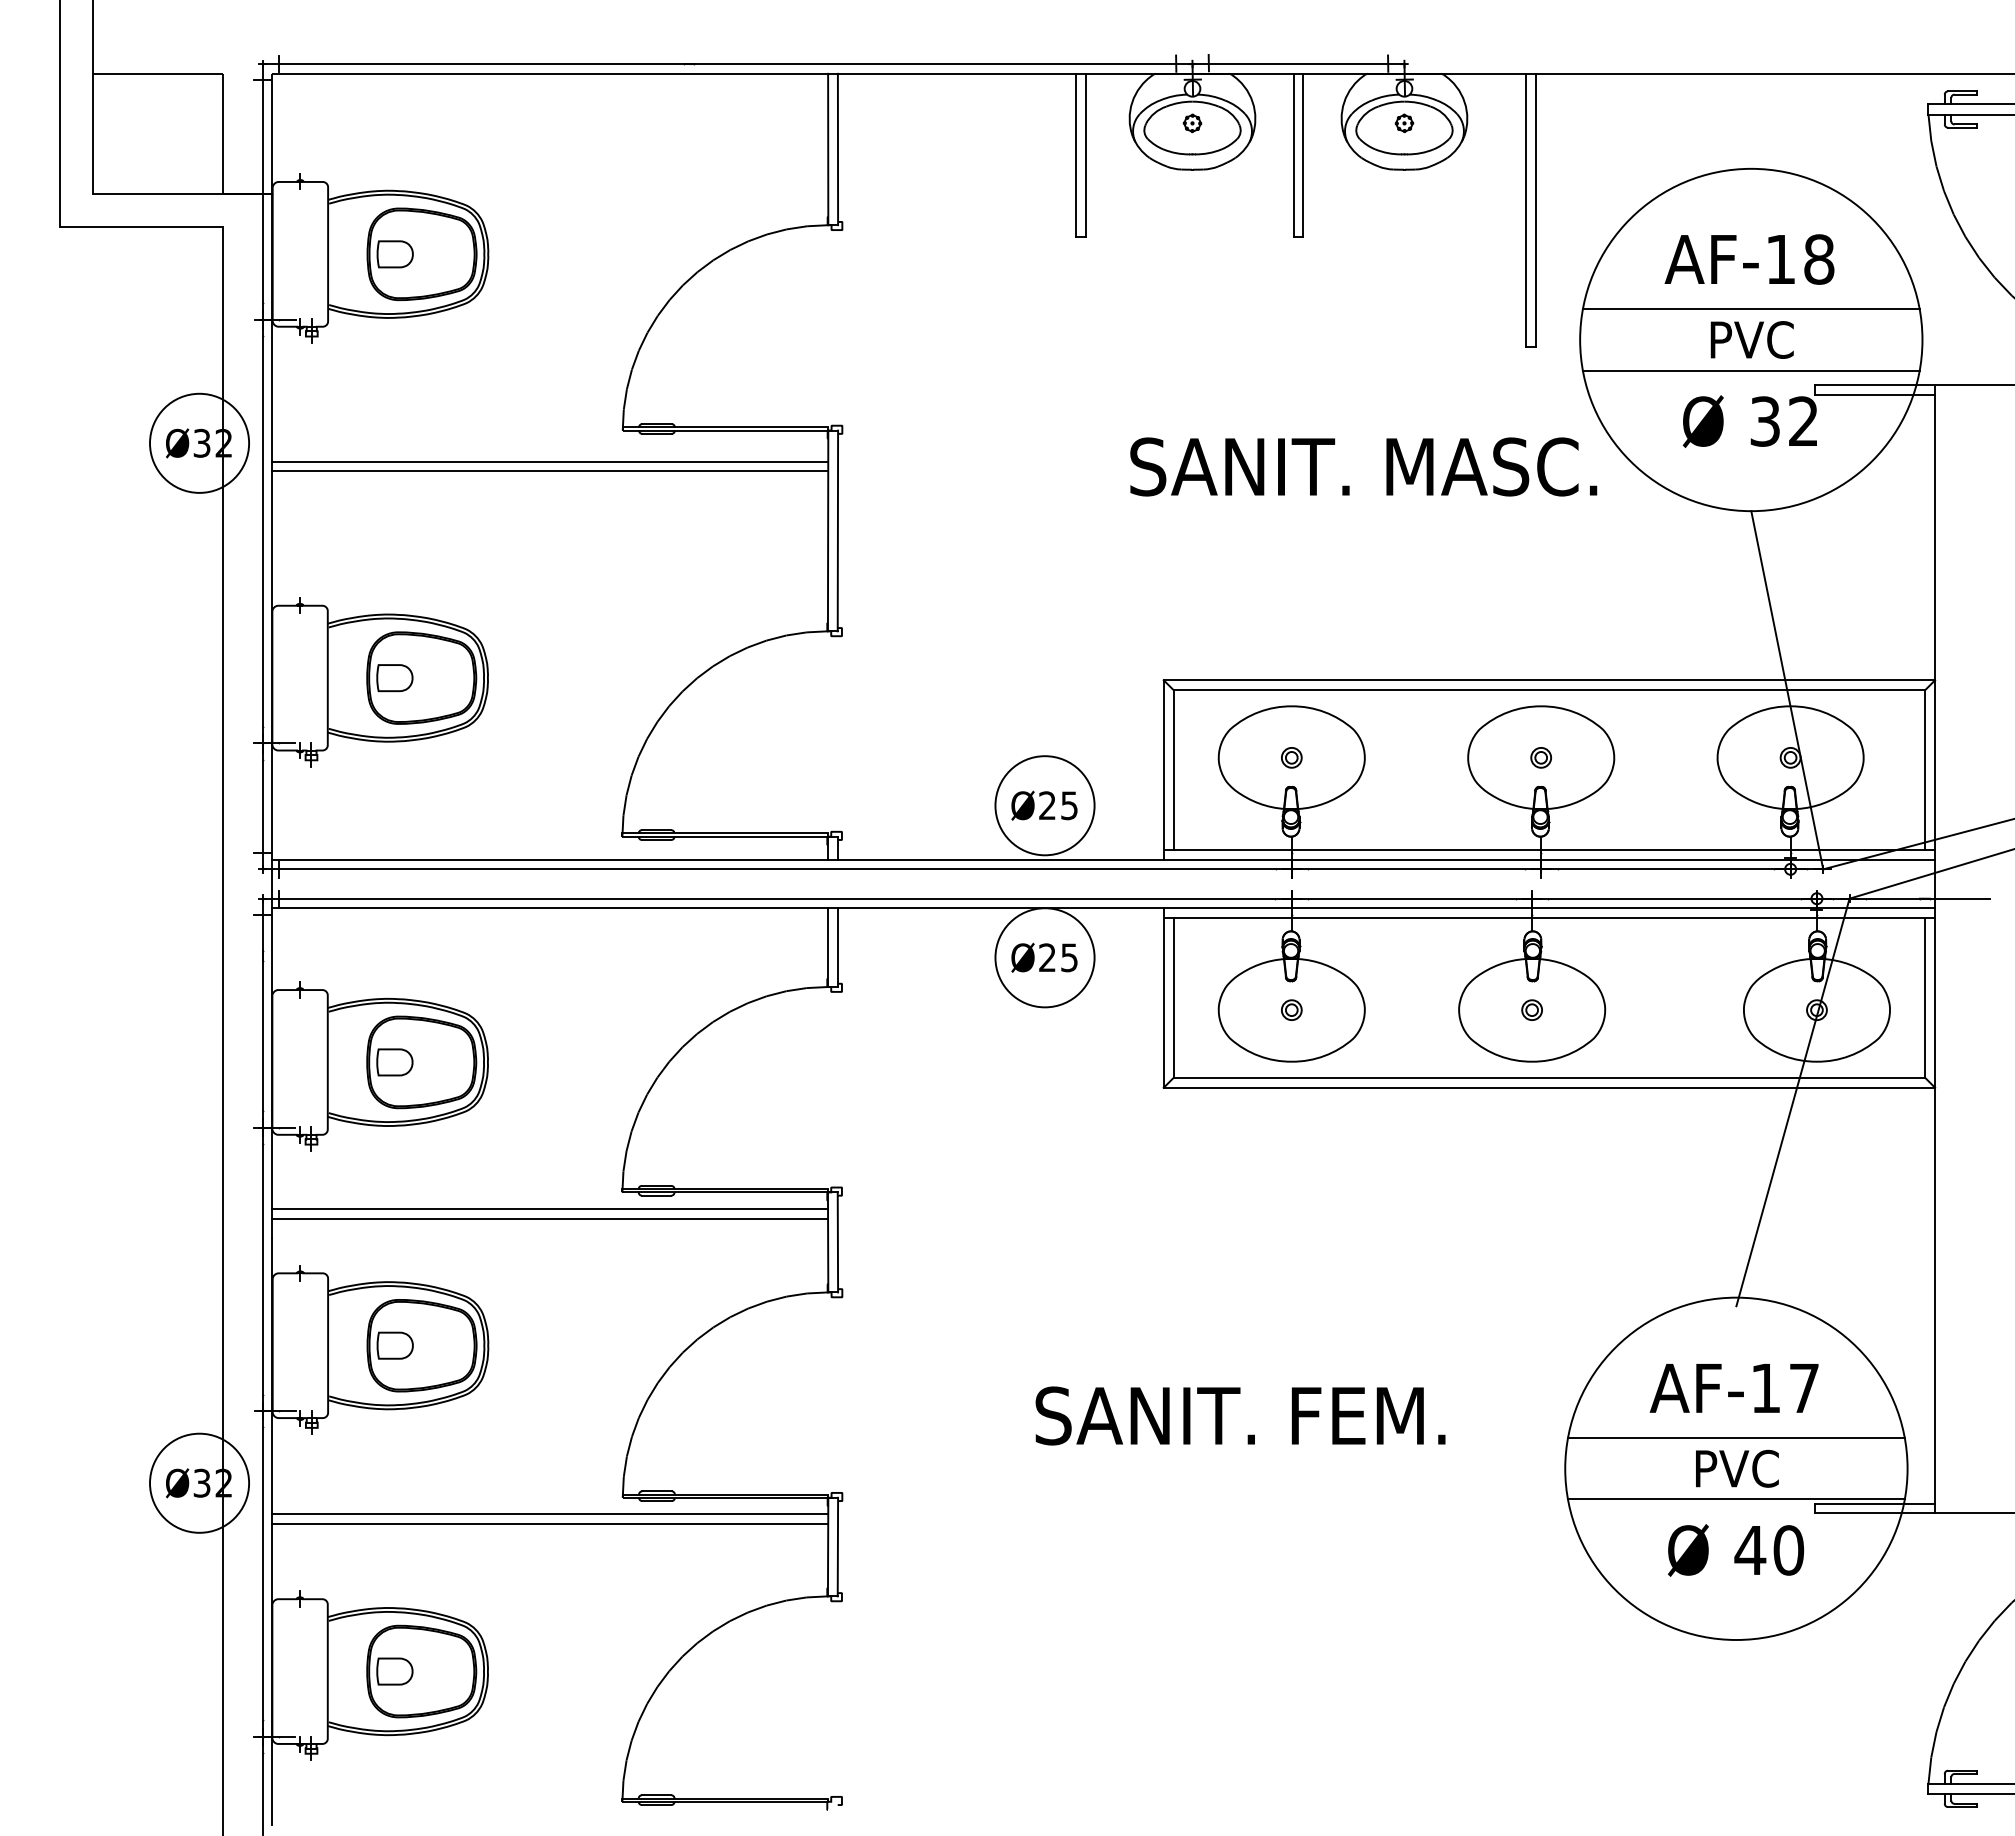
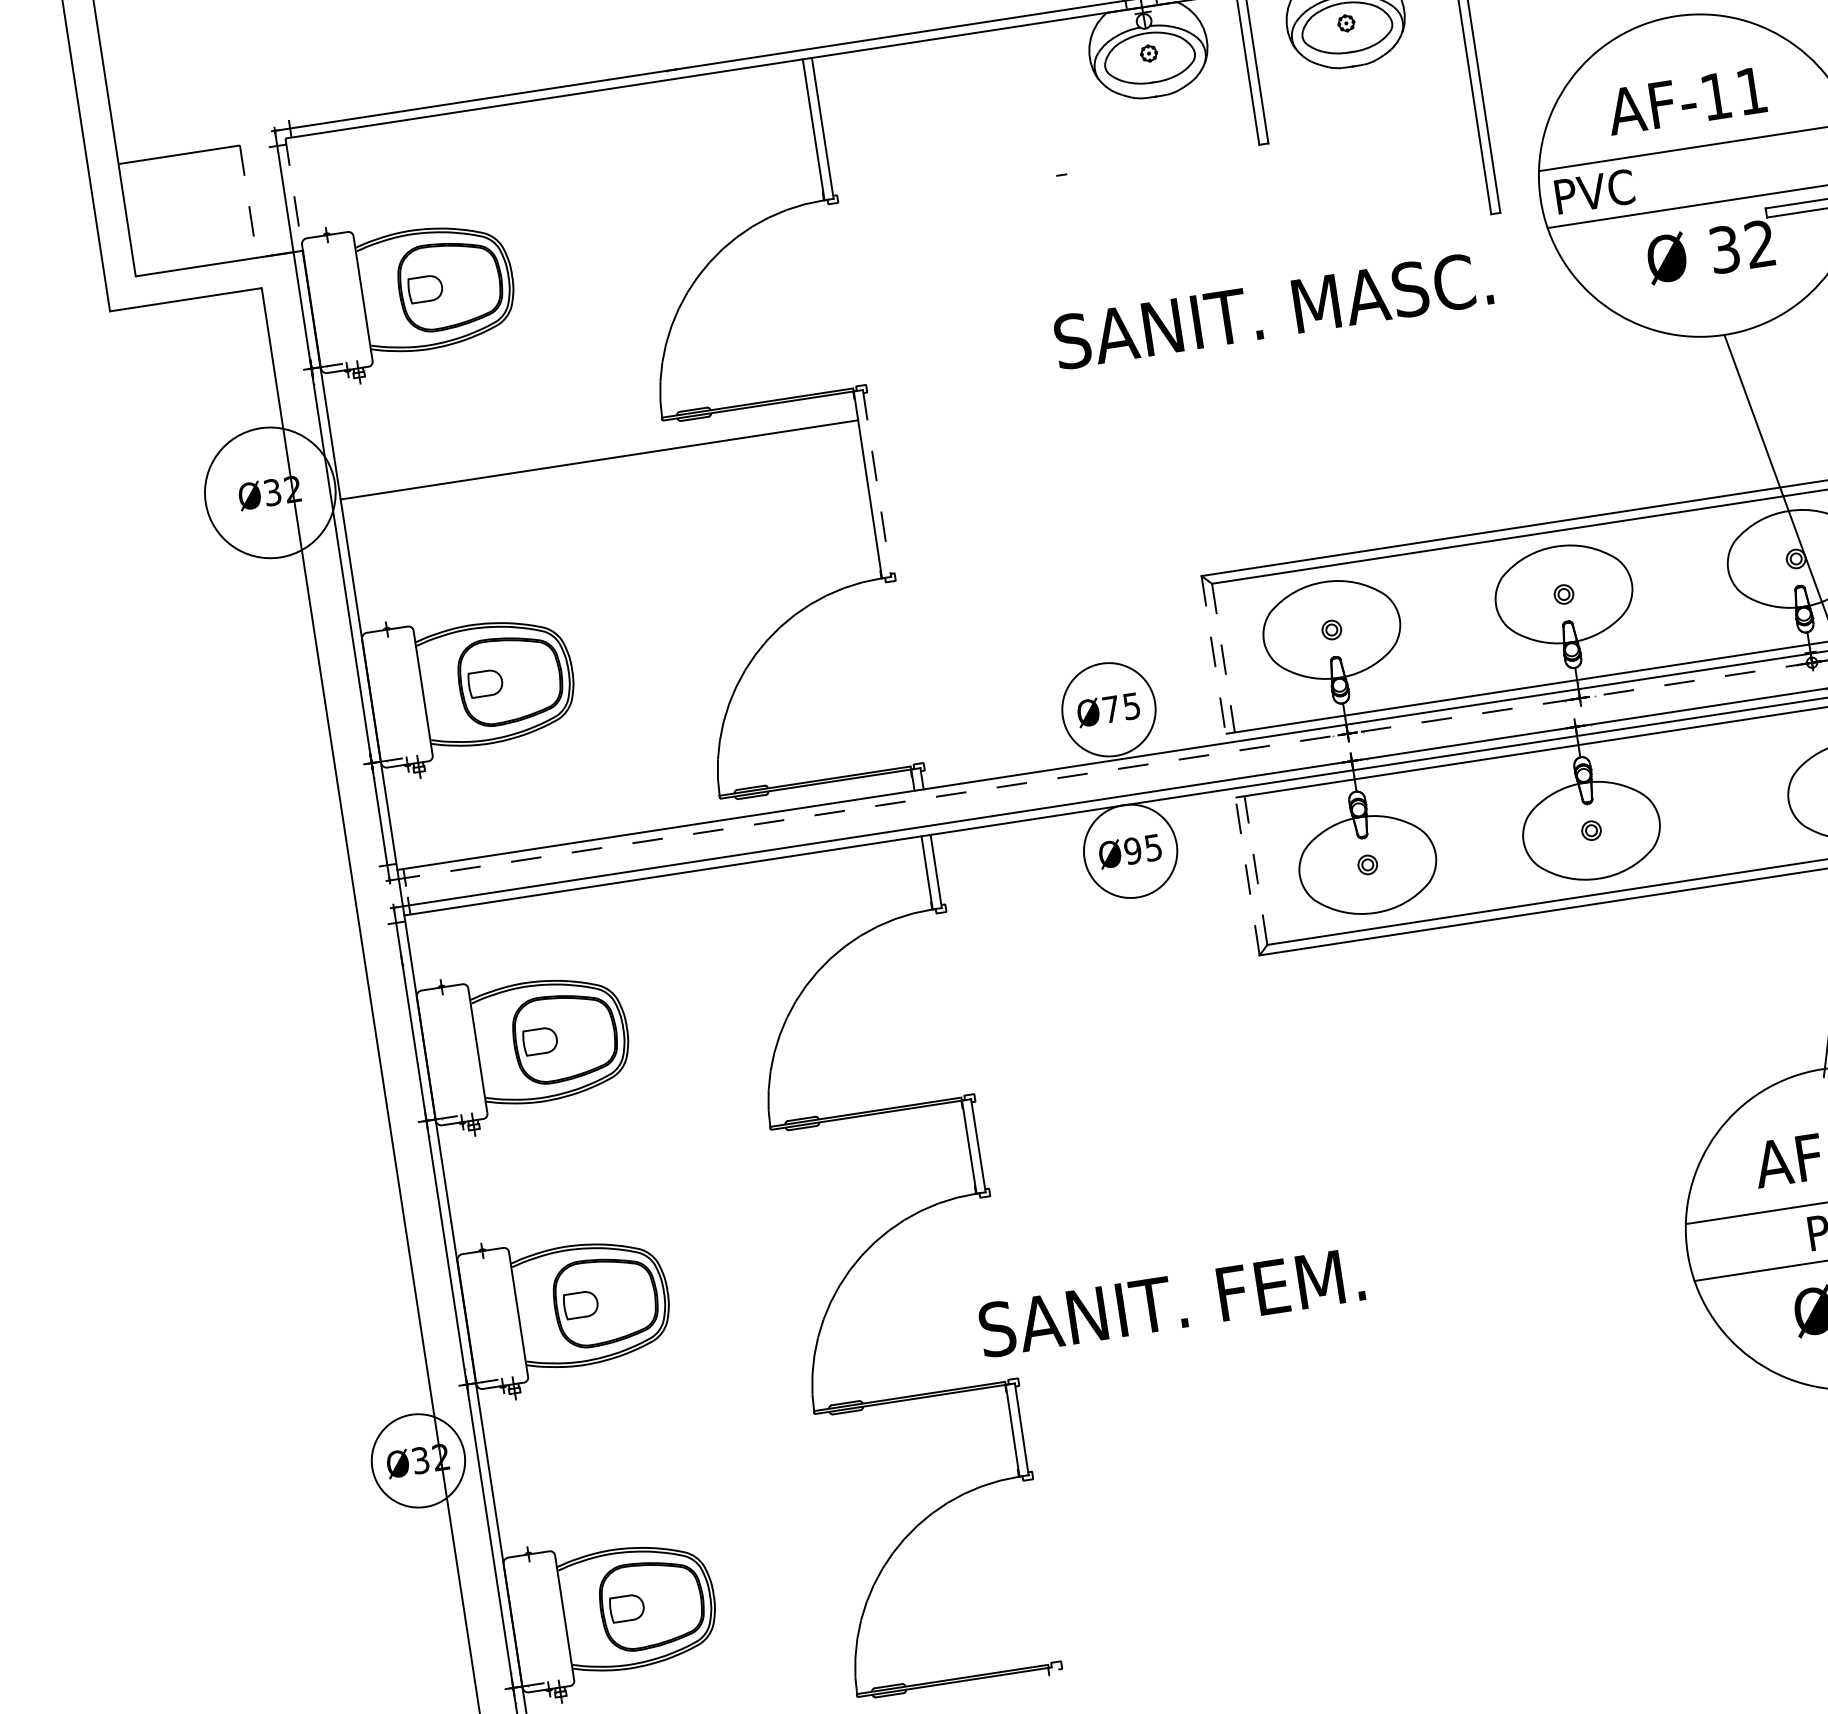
line: (1076, 154) -> (1045, 99), removed
line: (1086, 154) -> (1054, 97), removed
line: (248, 194) -> (280, 254), solid -> dashed
text: (1819, 259) -> (1752, 90), AF-18 -> AF-11
text: (1751, 339) -> (1594, 191), moved
circle: (199, 442) -> (270, 492), size x1.4
text: (1363, 466) -> (1273, 310), moved
line: (550, 471) -> (601, 469), removed
line: (837, 531) -> (876, 484), solid -> dashed
line: (1163, 769) -> (1214, 659), solid -> dashed
line: (1173, 769) -> (1223, 657), solid -> dashed
text: (1047, 805) -> (1111, 709), Ø25 -> Ø75
line: (1027, 869) -> (1101, 771), solid -> dashed
text: (1047, 957) -> (1132, 850), Ø25 -> Ø95
line: (1163, 998) -> (1246, 872), solid -> dashed
line: (1173, 998) -> (1256, 870), solid -> dashed
line: (549, 1208) -> (705, 1155), removed
line: (549, 1218) -> (706, 1164), removed
text: (1240, 1415) -> (1171, 1302), moved
line: (550, 1514) -> (749, 1439), removed
line: (550, 1523) -> (750, 1448), removed

